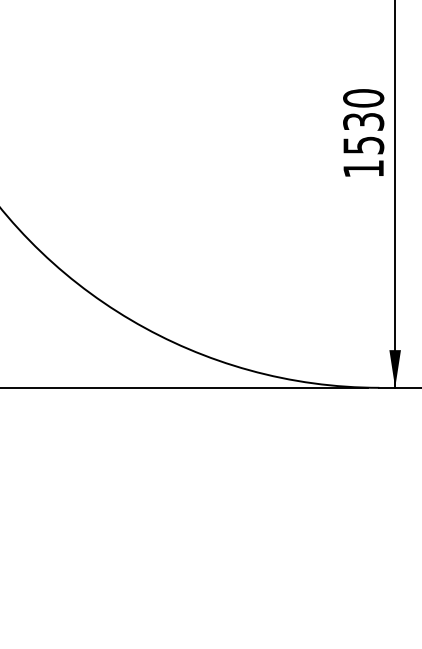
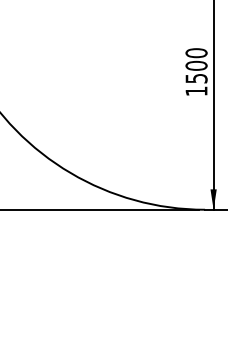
text: (363, 121) -> (196, 65), 1530 -> 1500

